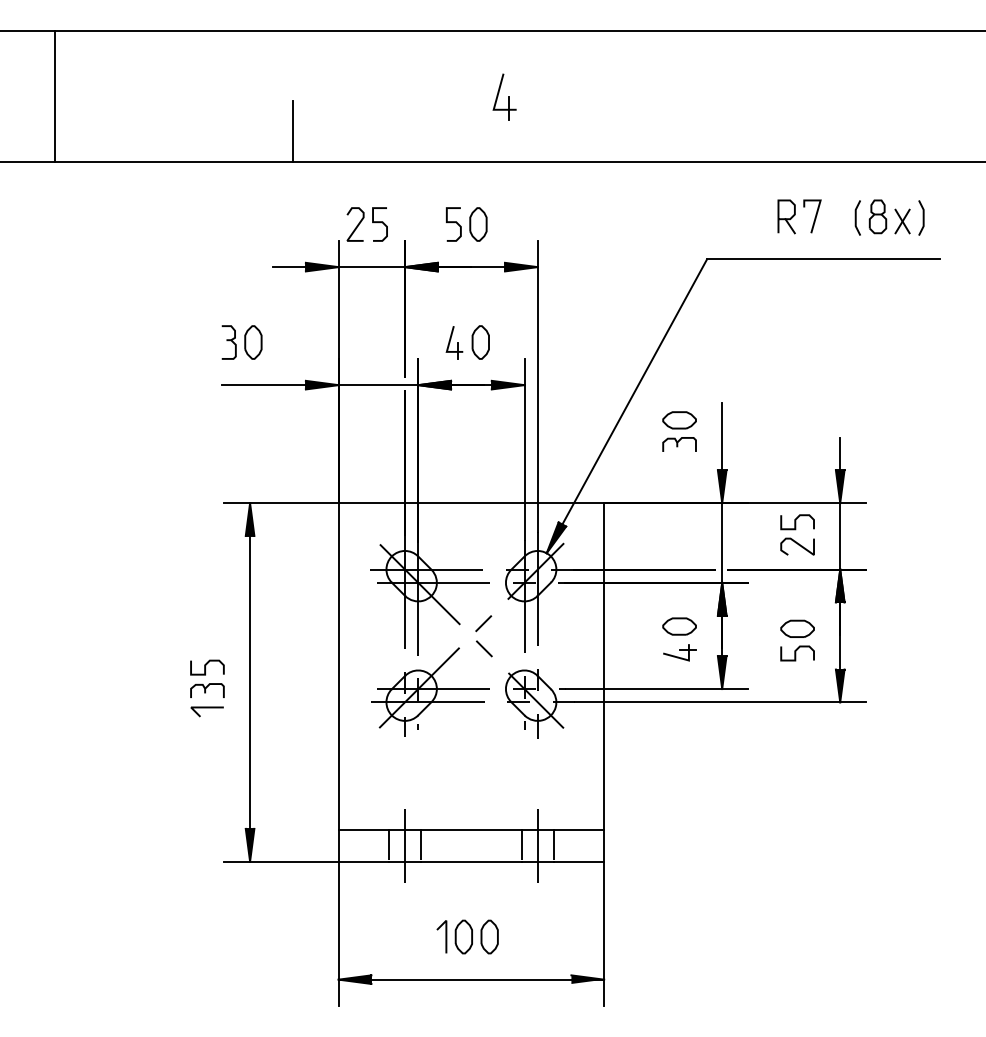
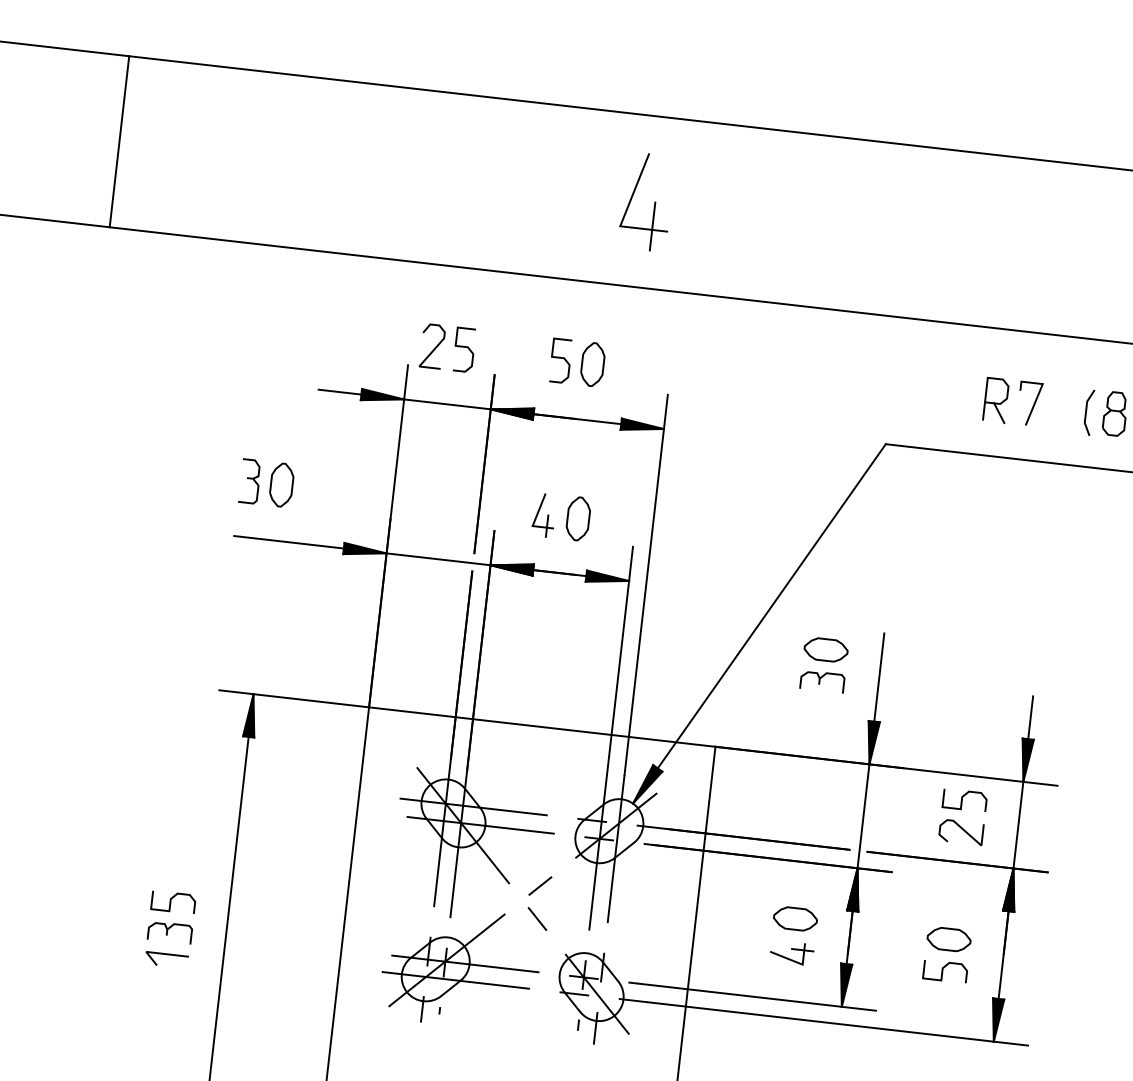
line: (54, 96) -> (118, 141), moved
part: (504, 96) -> (645, 201), size x1.6
line: (293, 131) -> (365, 215), removed

